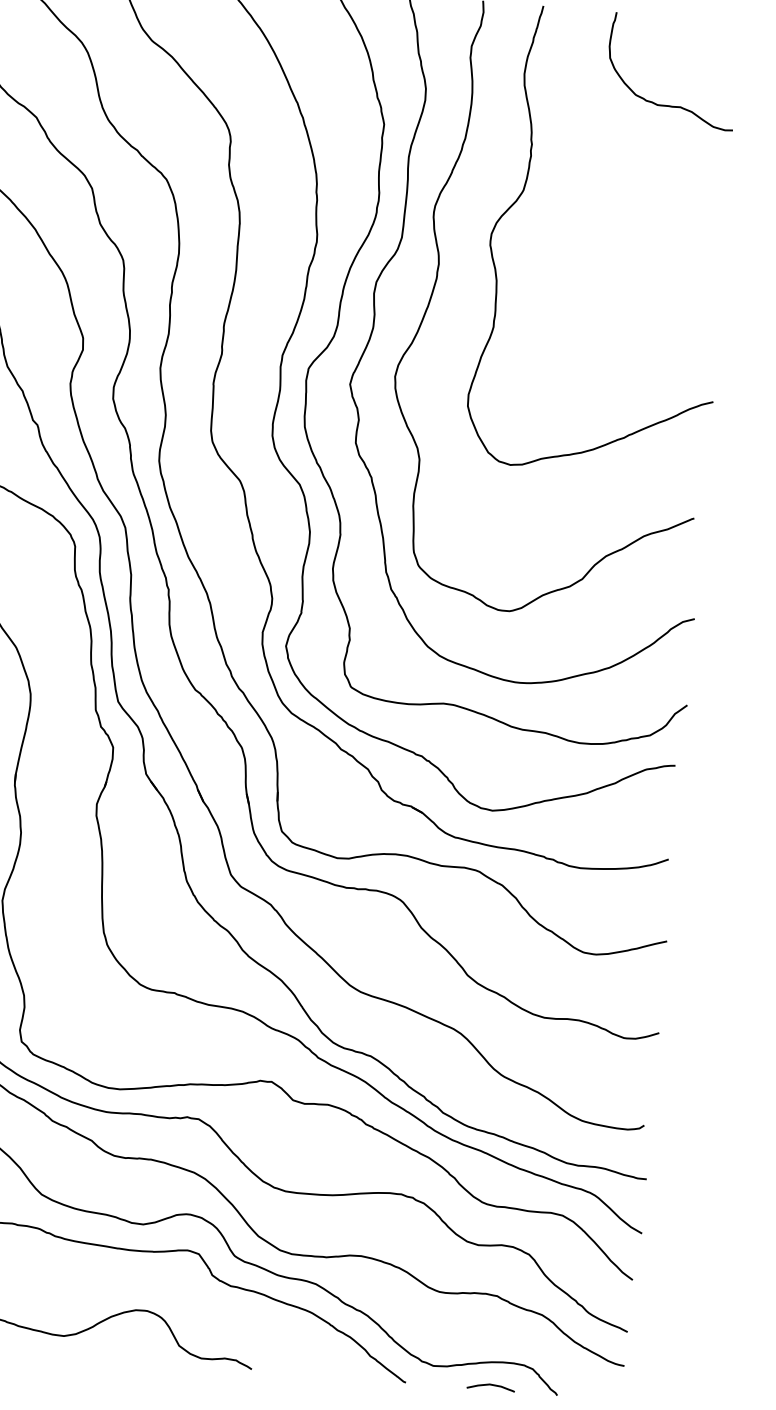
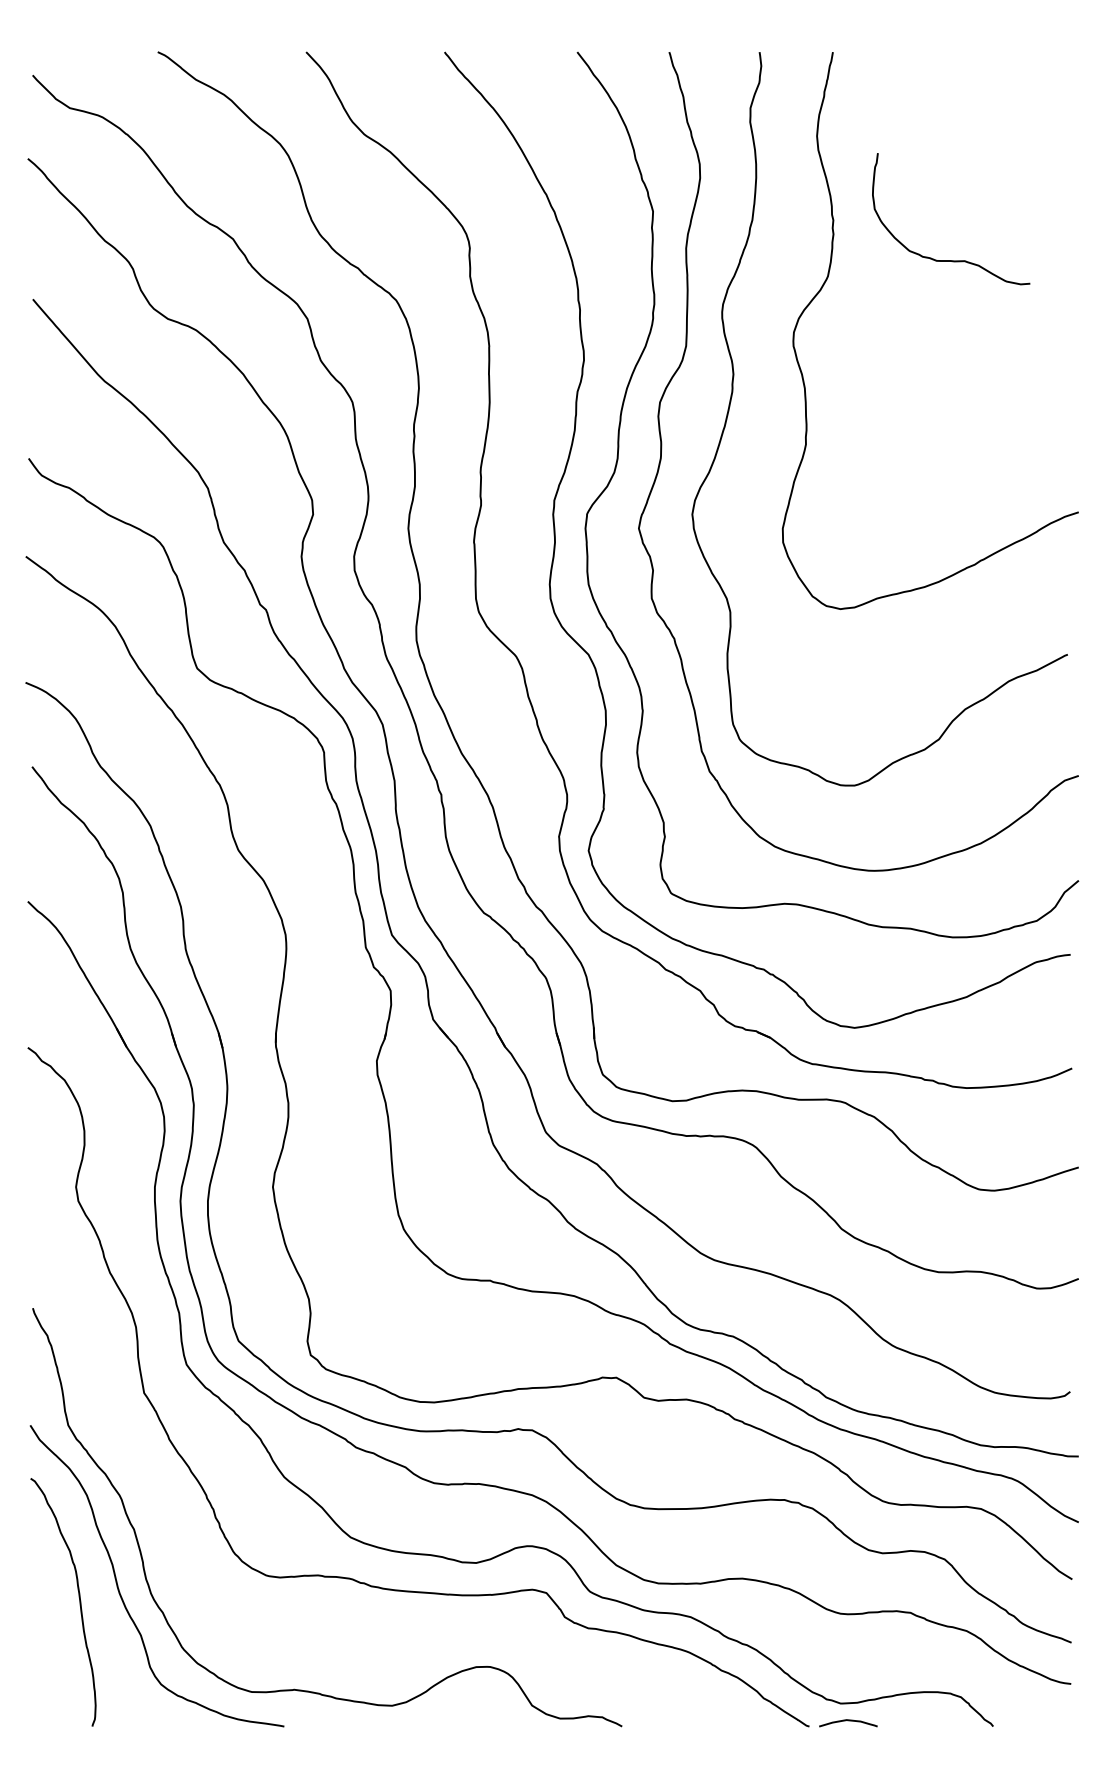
curve: (669, 105) -> (951, 260), moved
curve: (491, 1385) -> (848, 1721), moved

